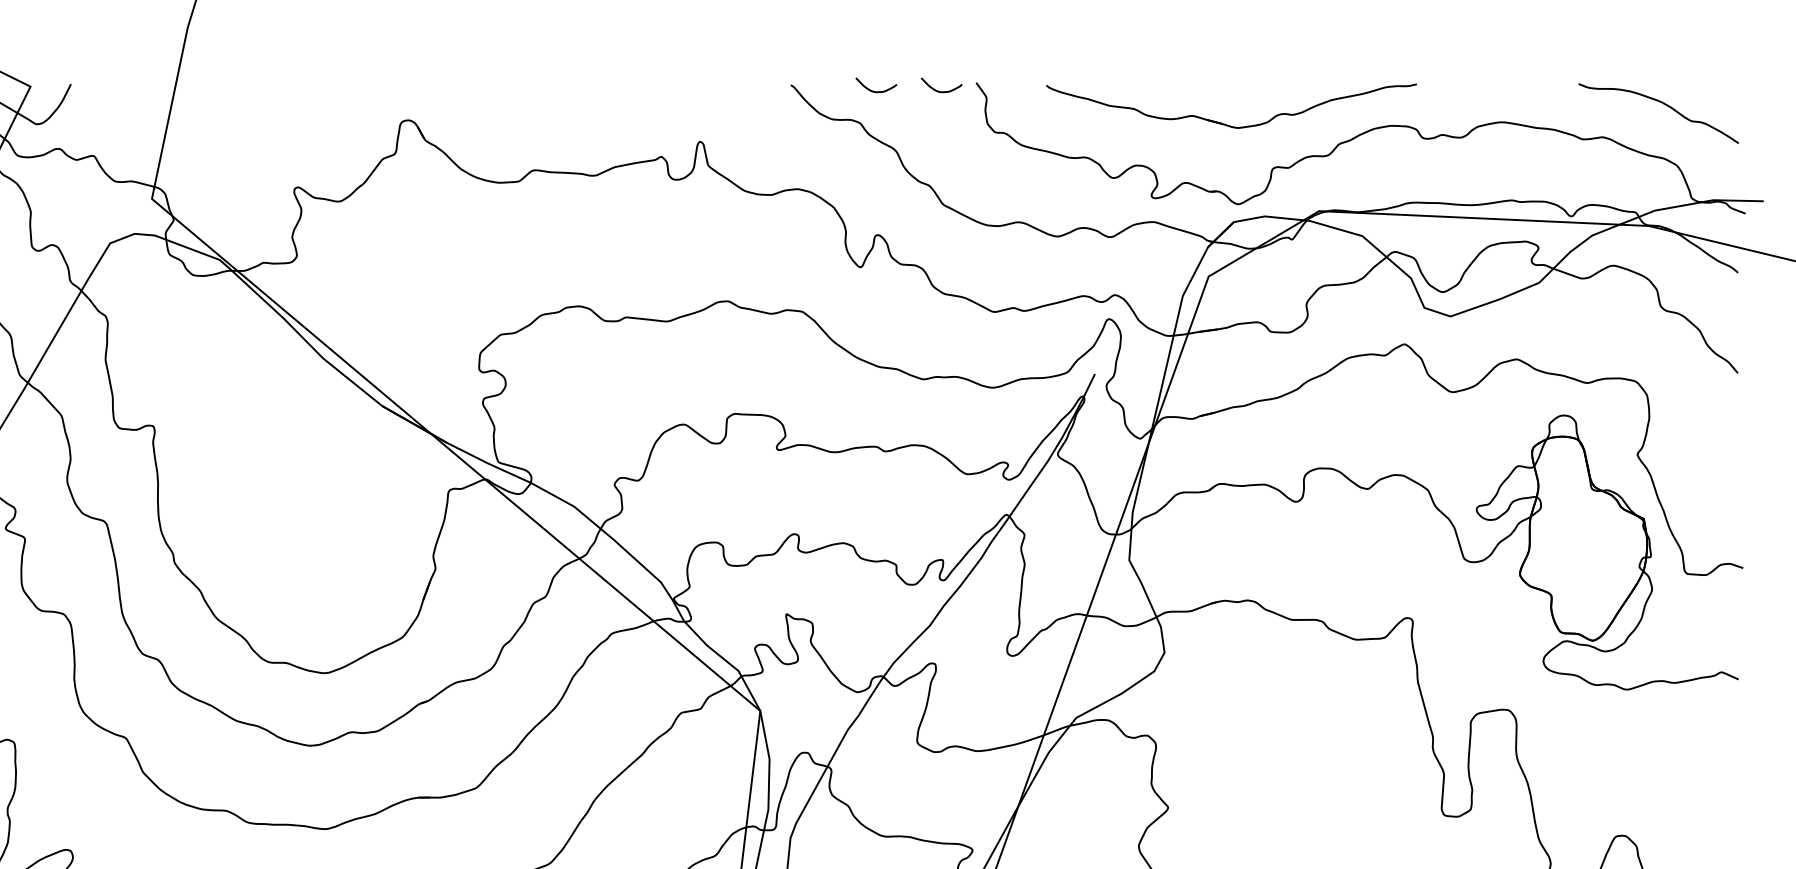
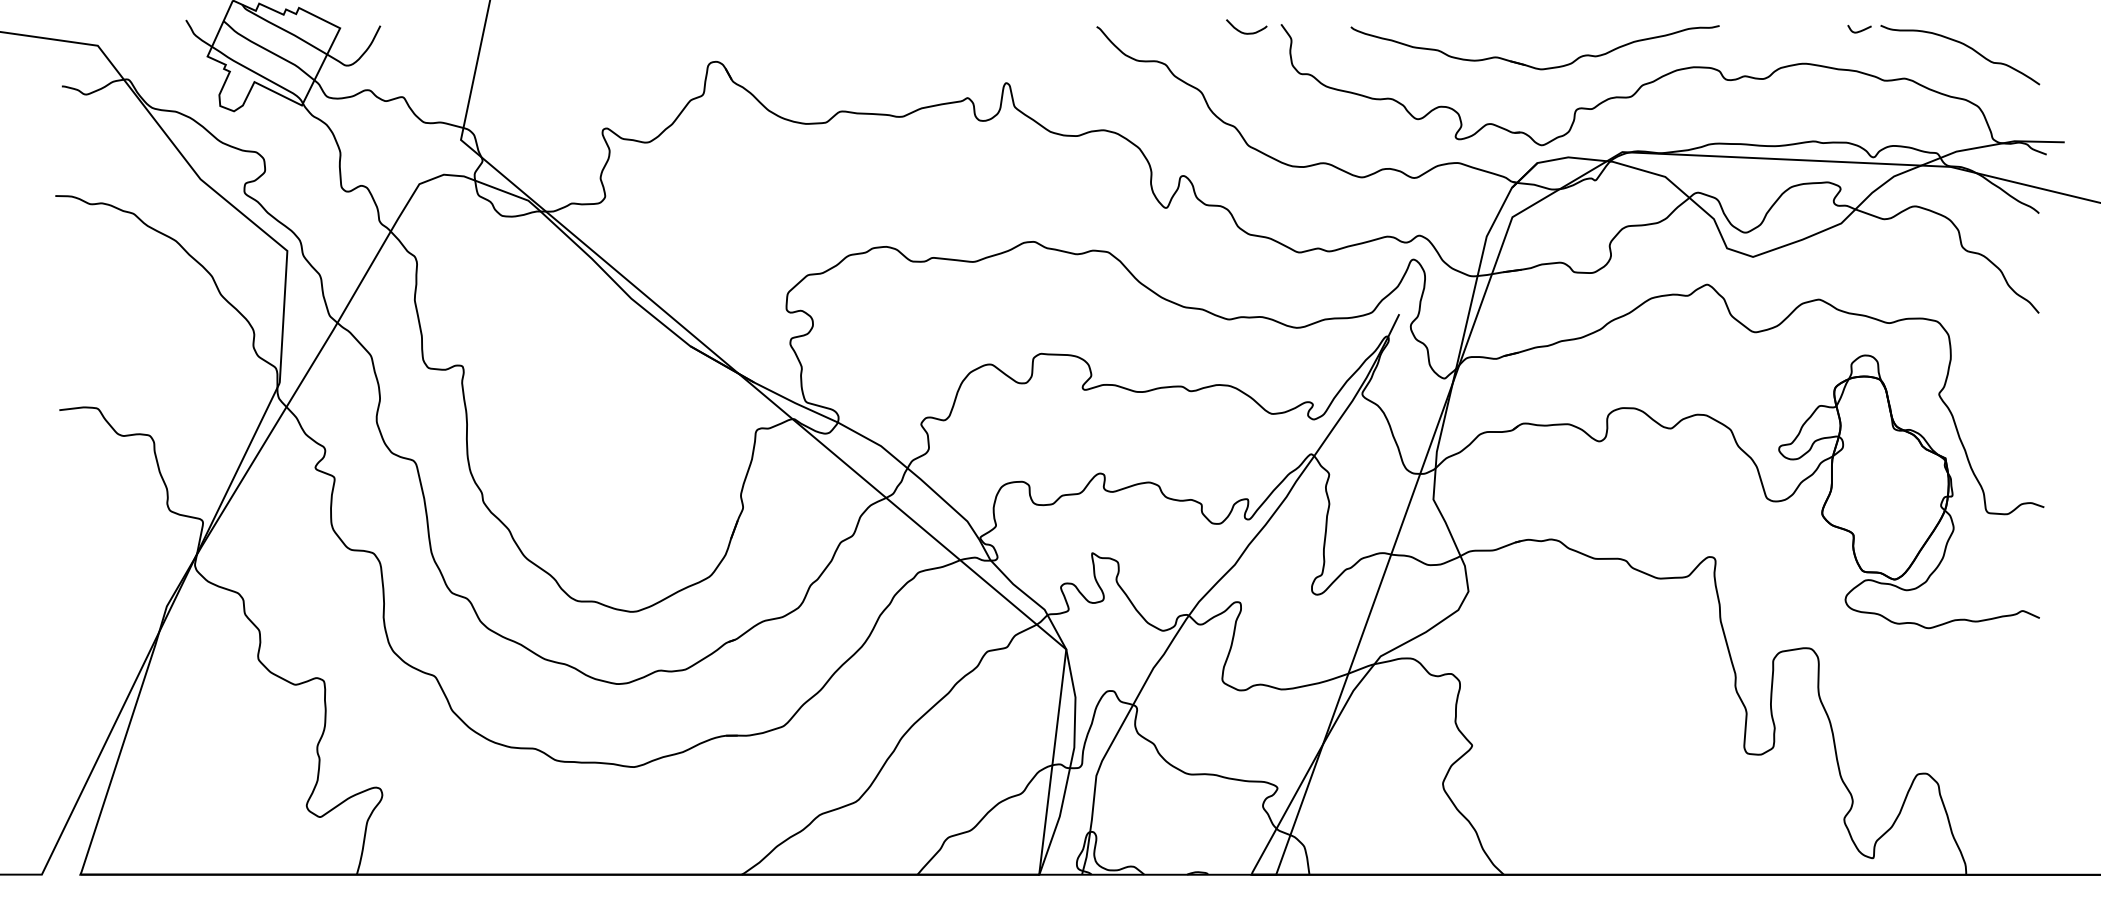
curve: (1557, 88) -> (1859, 30), added
curve: (876, 90) -> (1181, 32), removed

